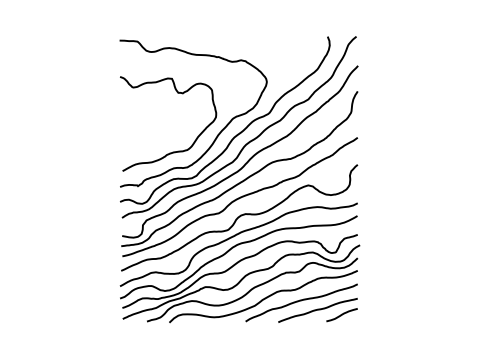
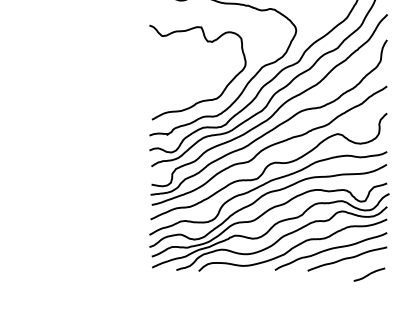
curve: (341, 315) -> (368, 275), moved

